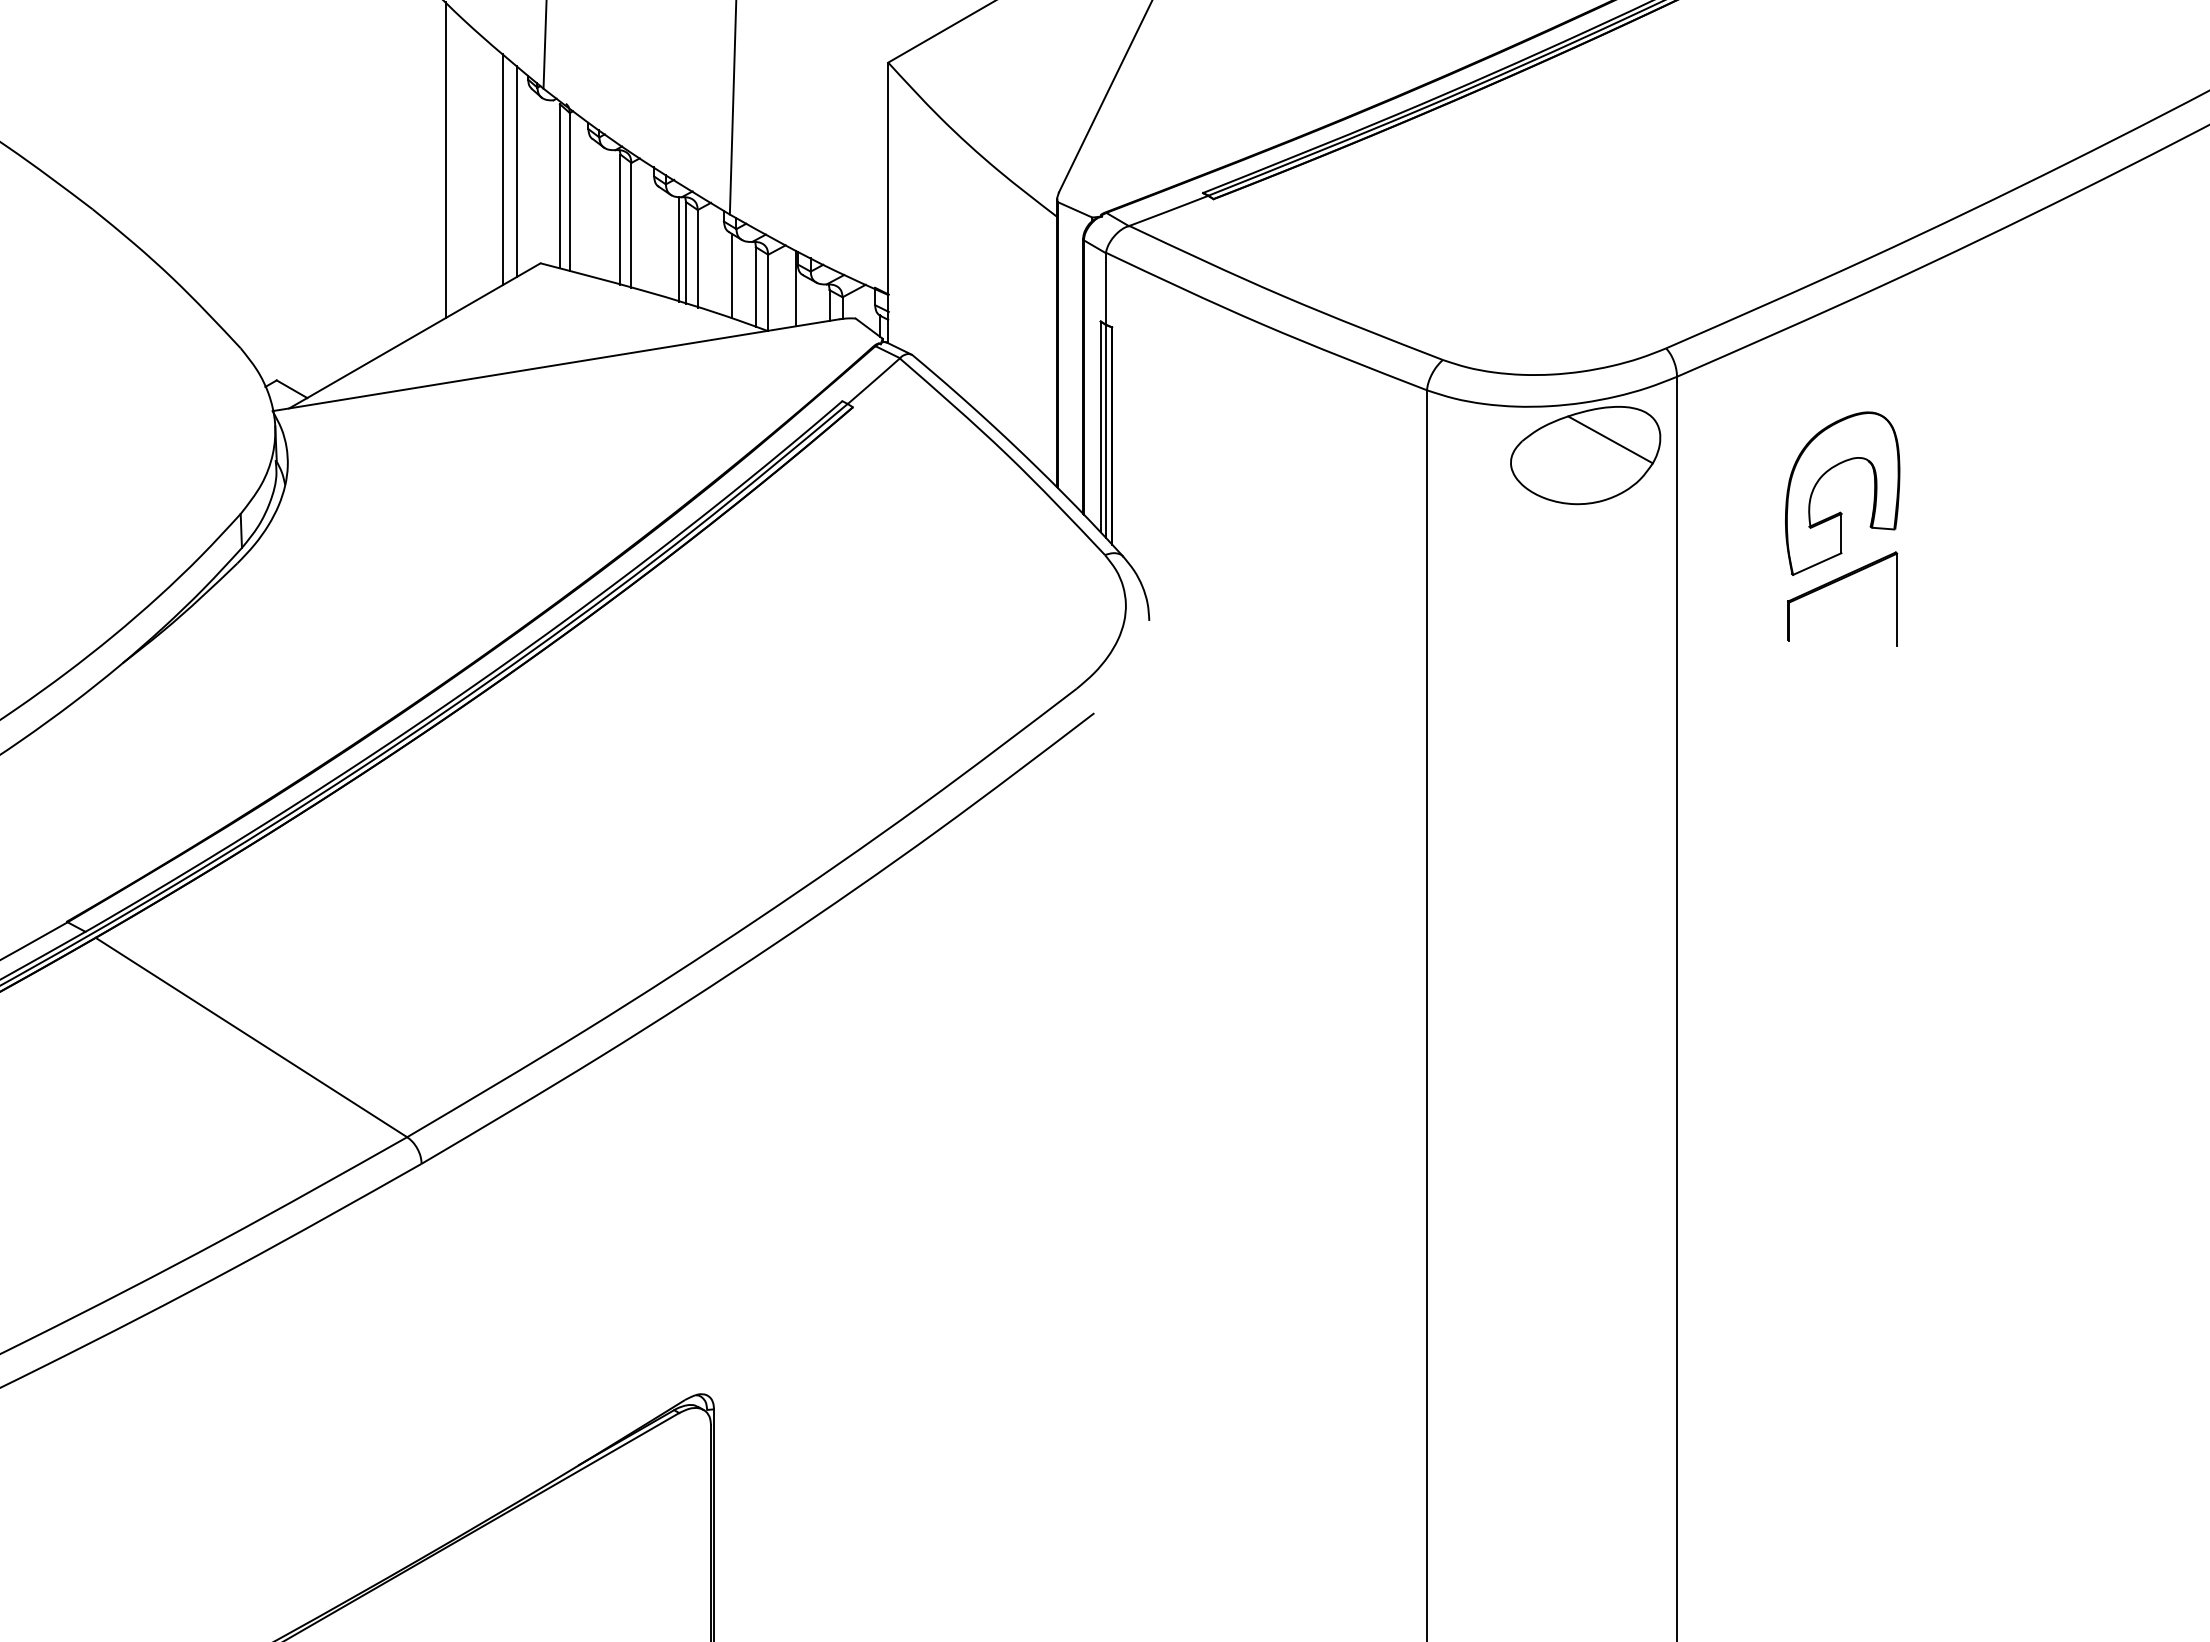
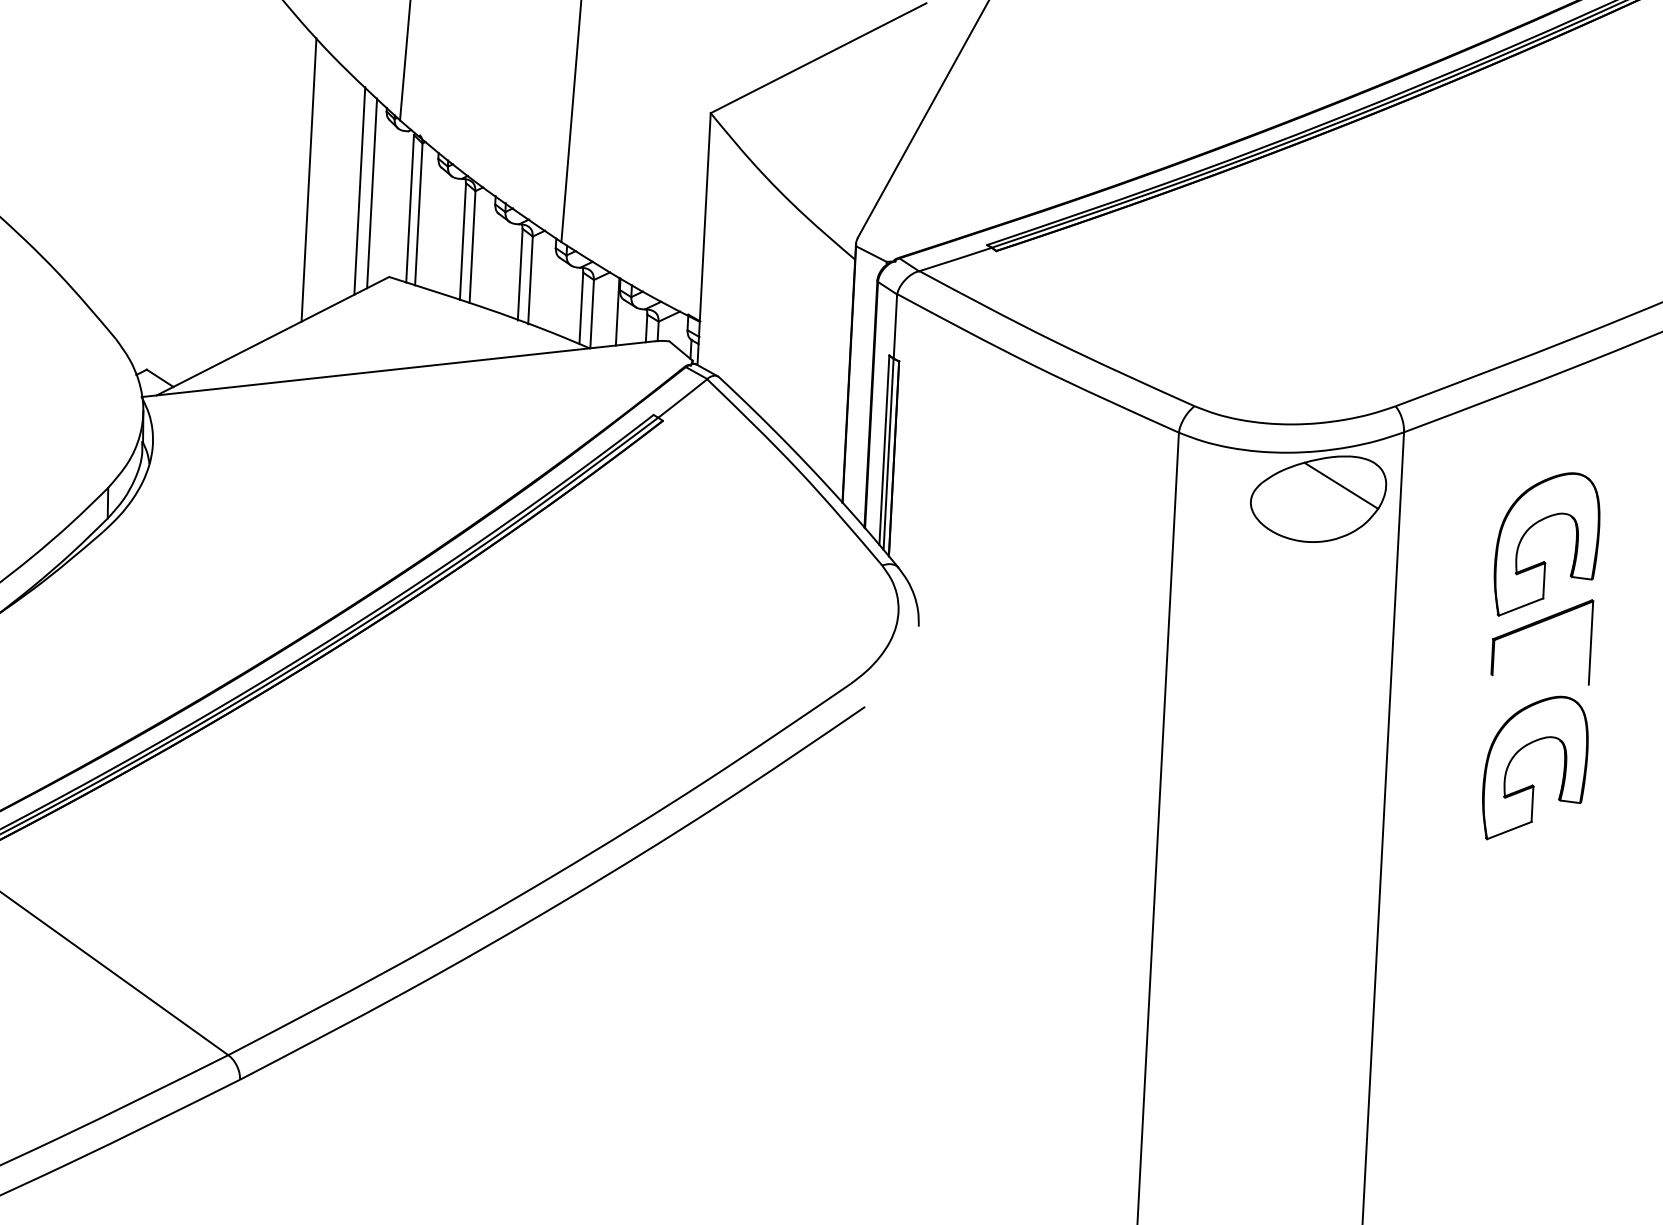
line: (678, 249) -> (513, 271), removed
line: (732, 275) -> (560, 296), removed
part: (1840, 760) -> (1532, 784), added

